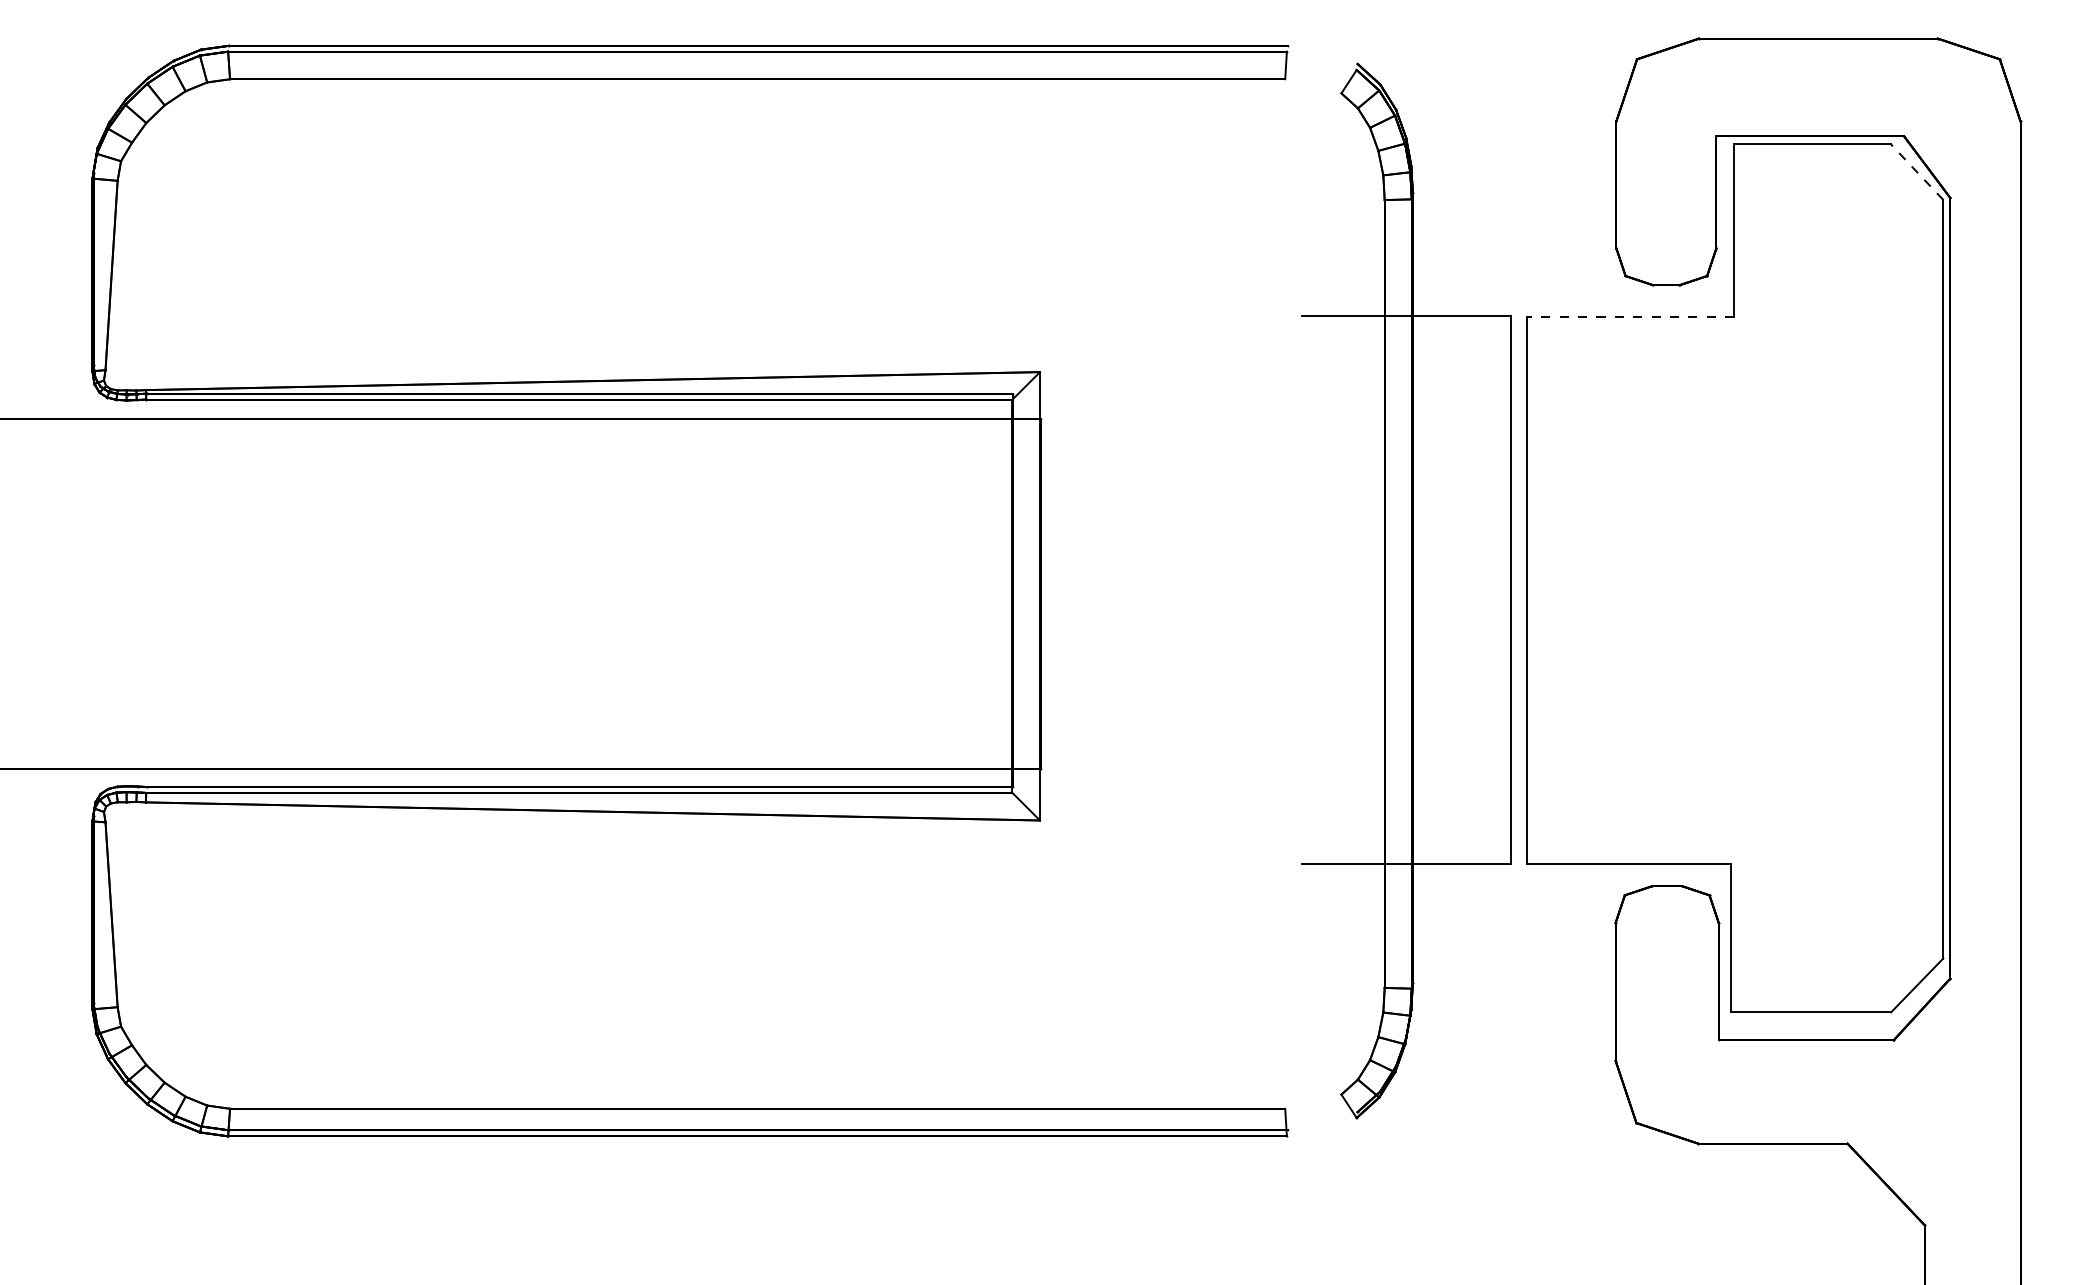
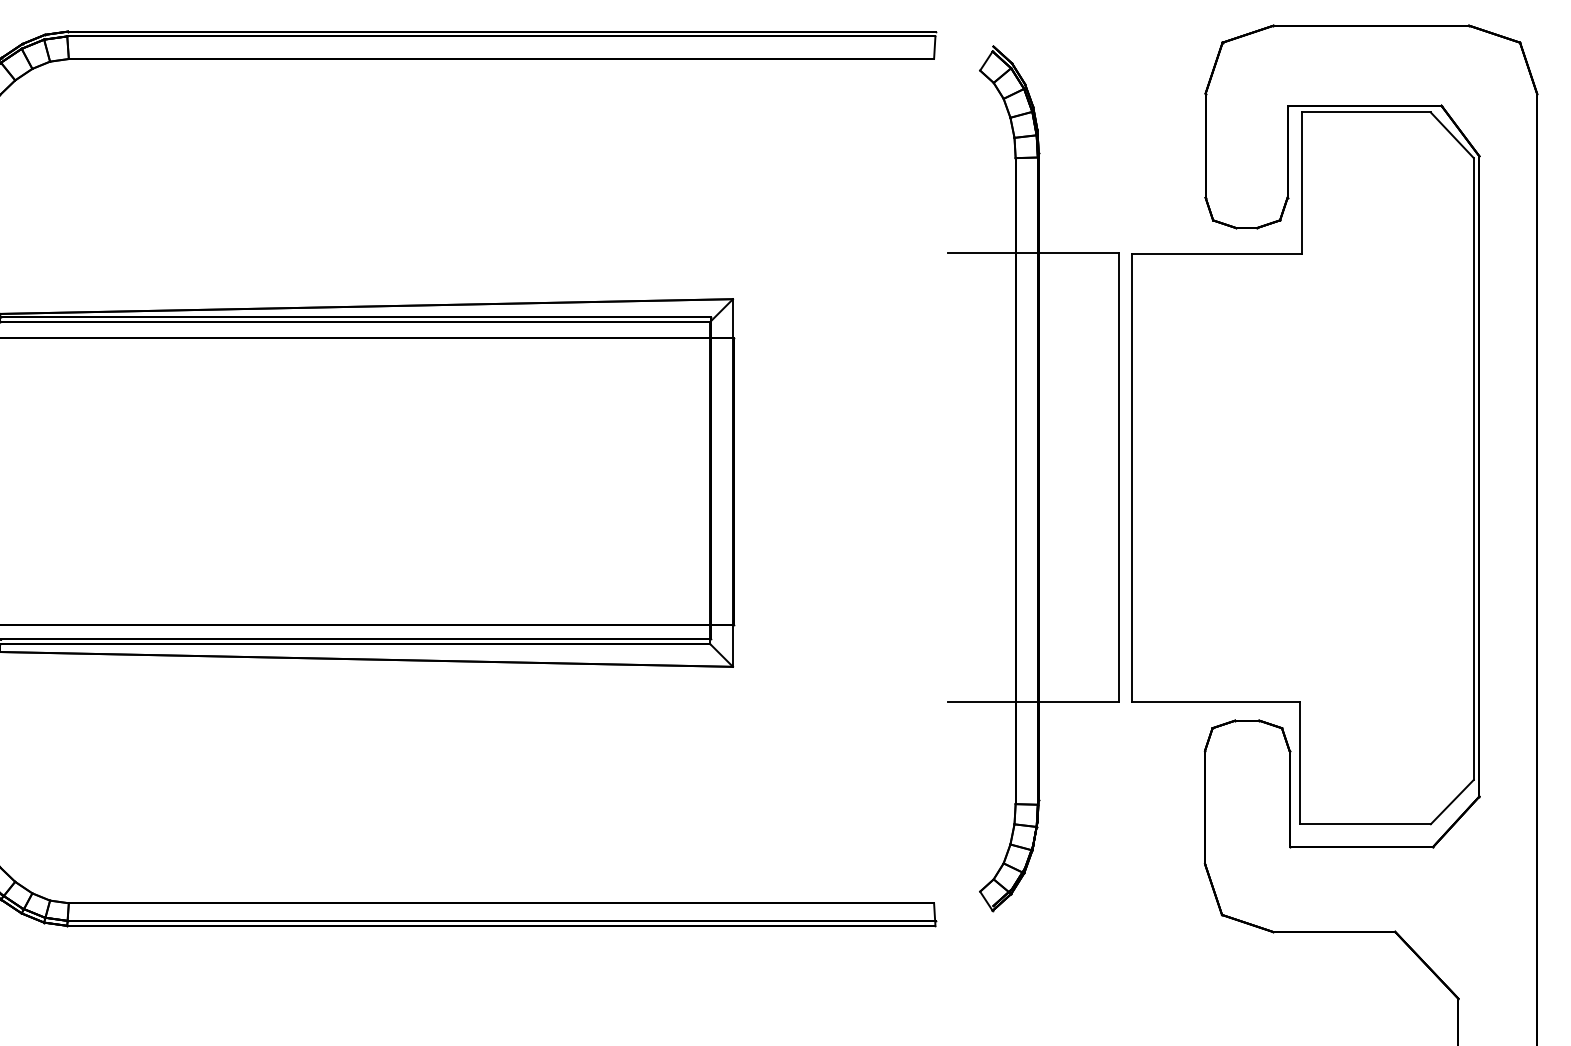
line: (1916, 171) -> (1451, 134), dashed -> solid
line: (1630, 317) -> (1217, 254), dashed -> solid

